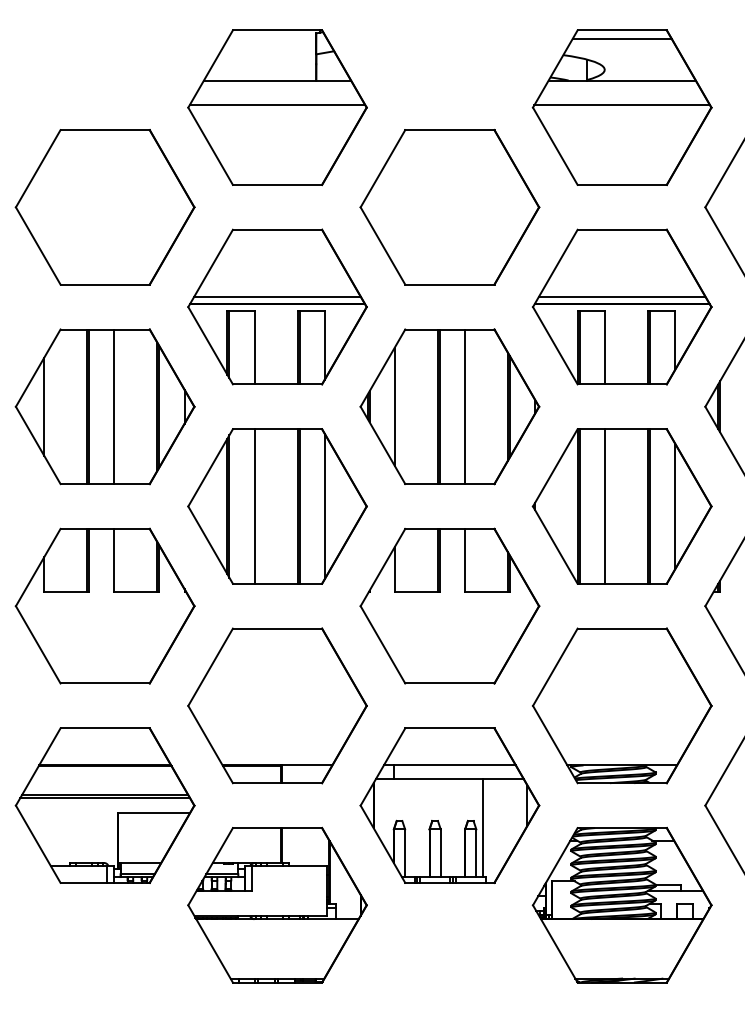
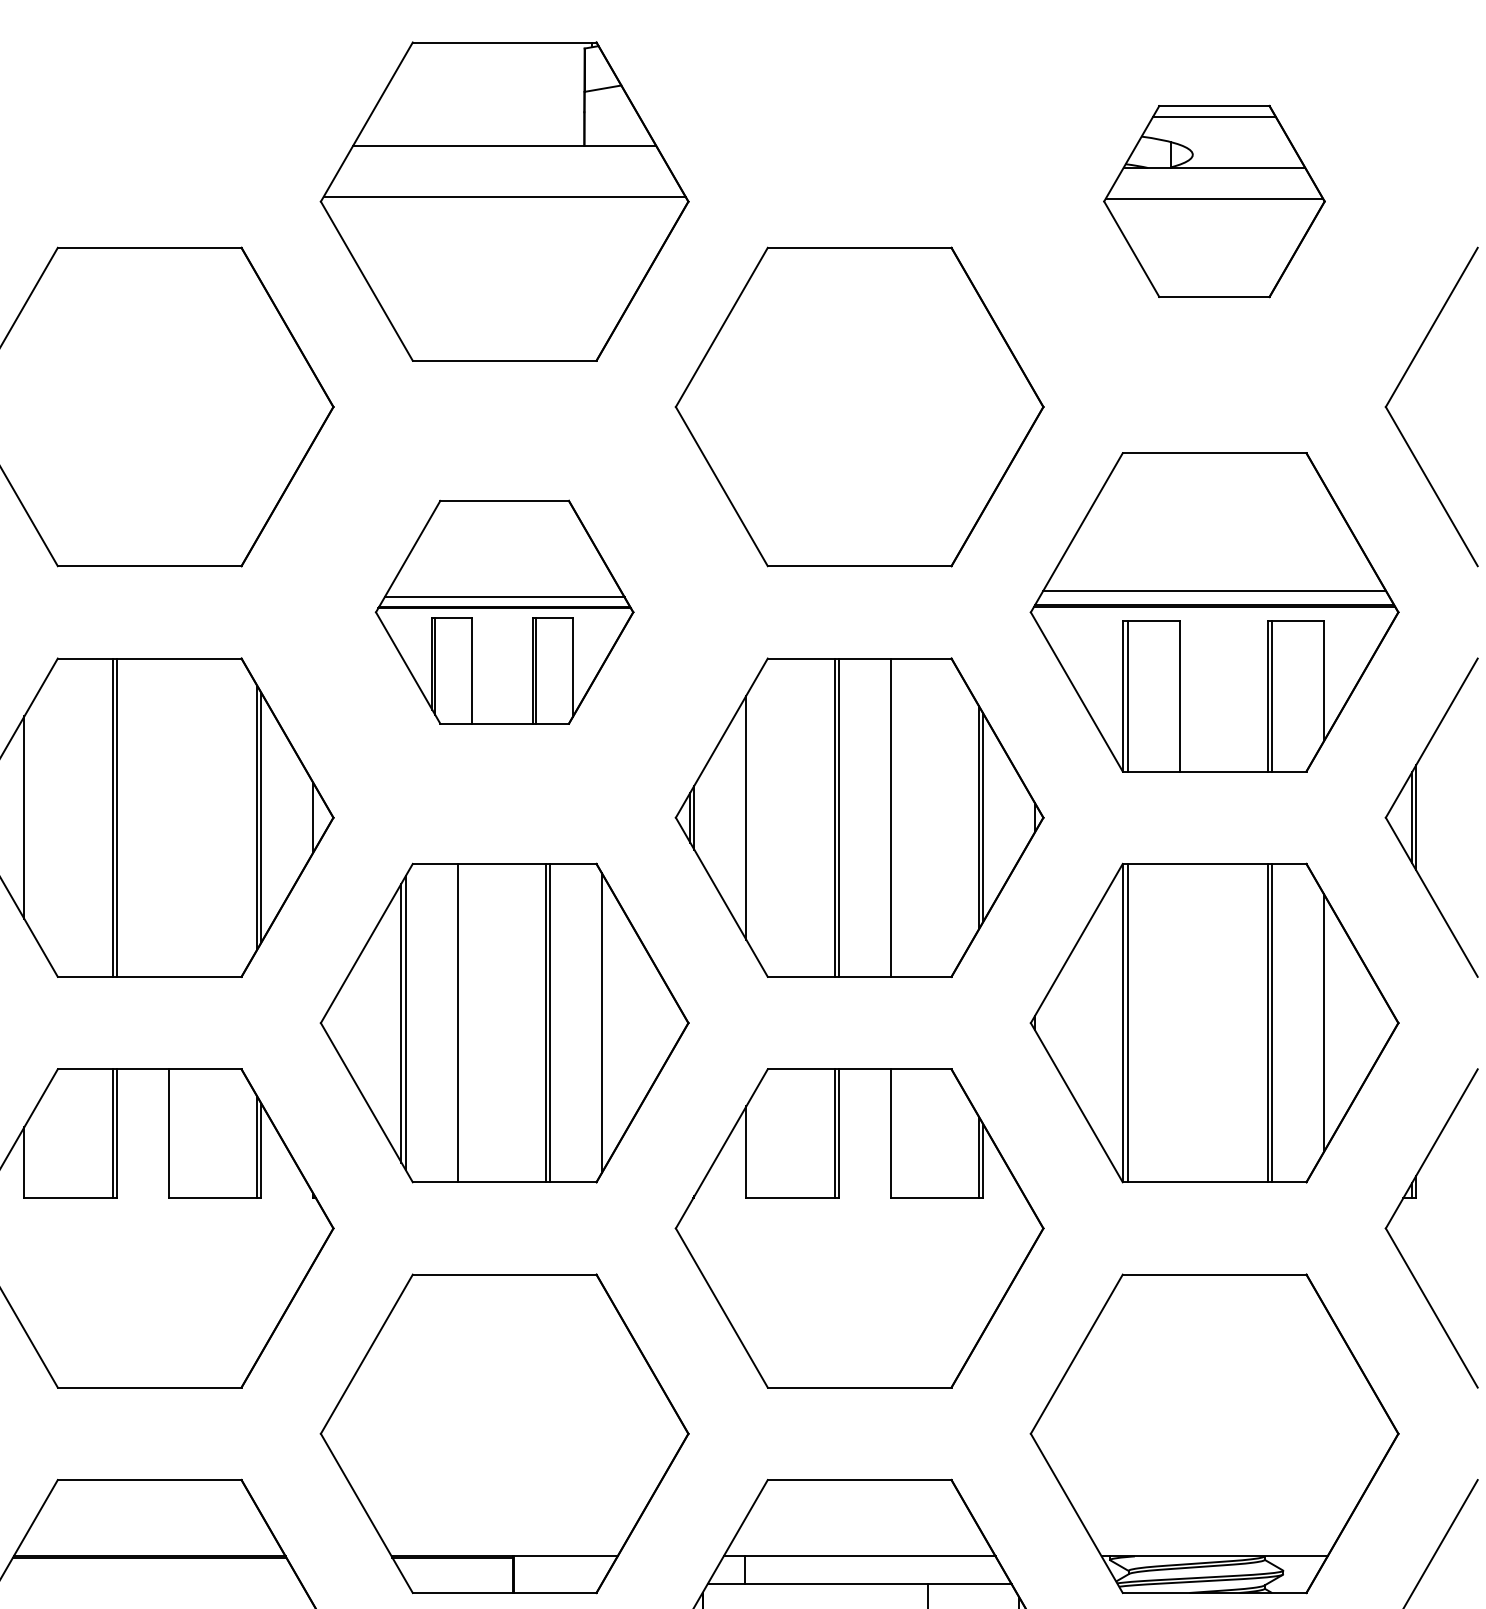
part: (621, 107) -> (1213, 201), size x0.6
part: (277, 306) -> (504, 611), size x0.7
line: (114, 406) -> (168, 817), removed
line: (605, 506) -> (1180, 1023), removed

